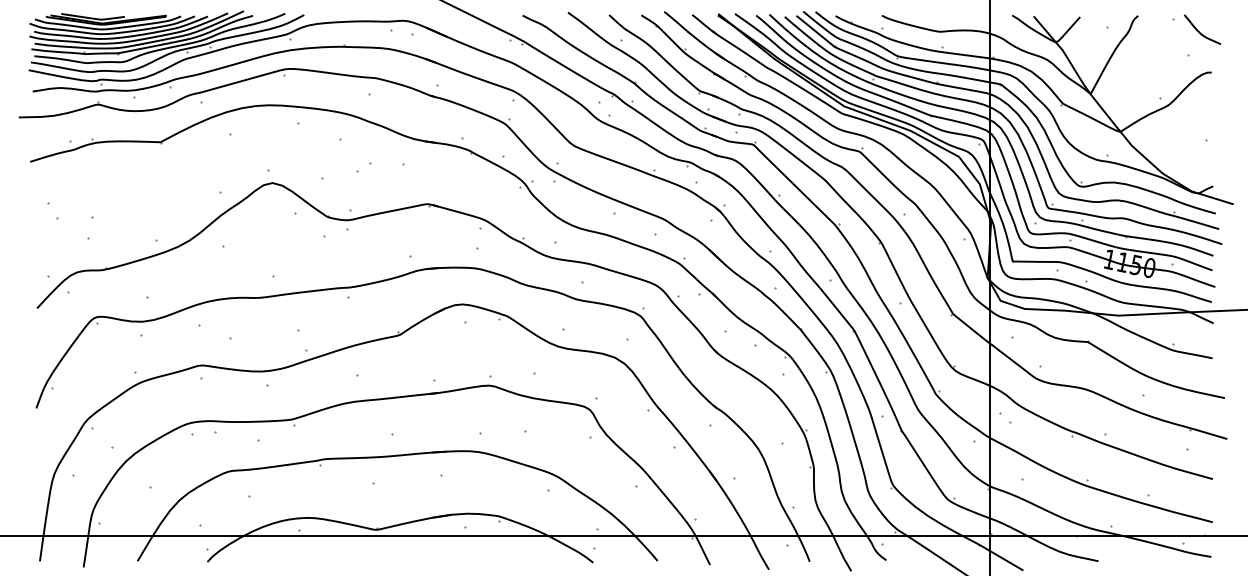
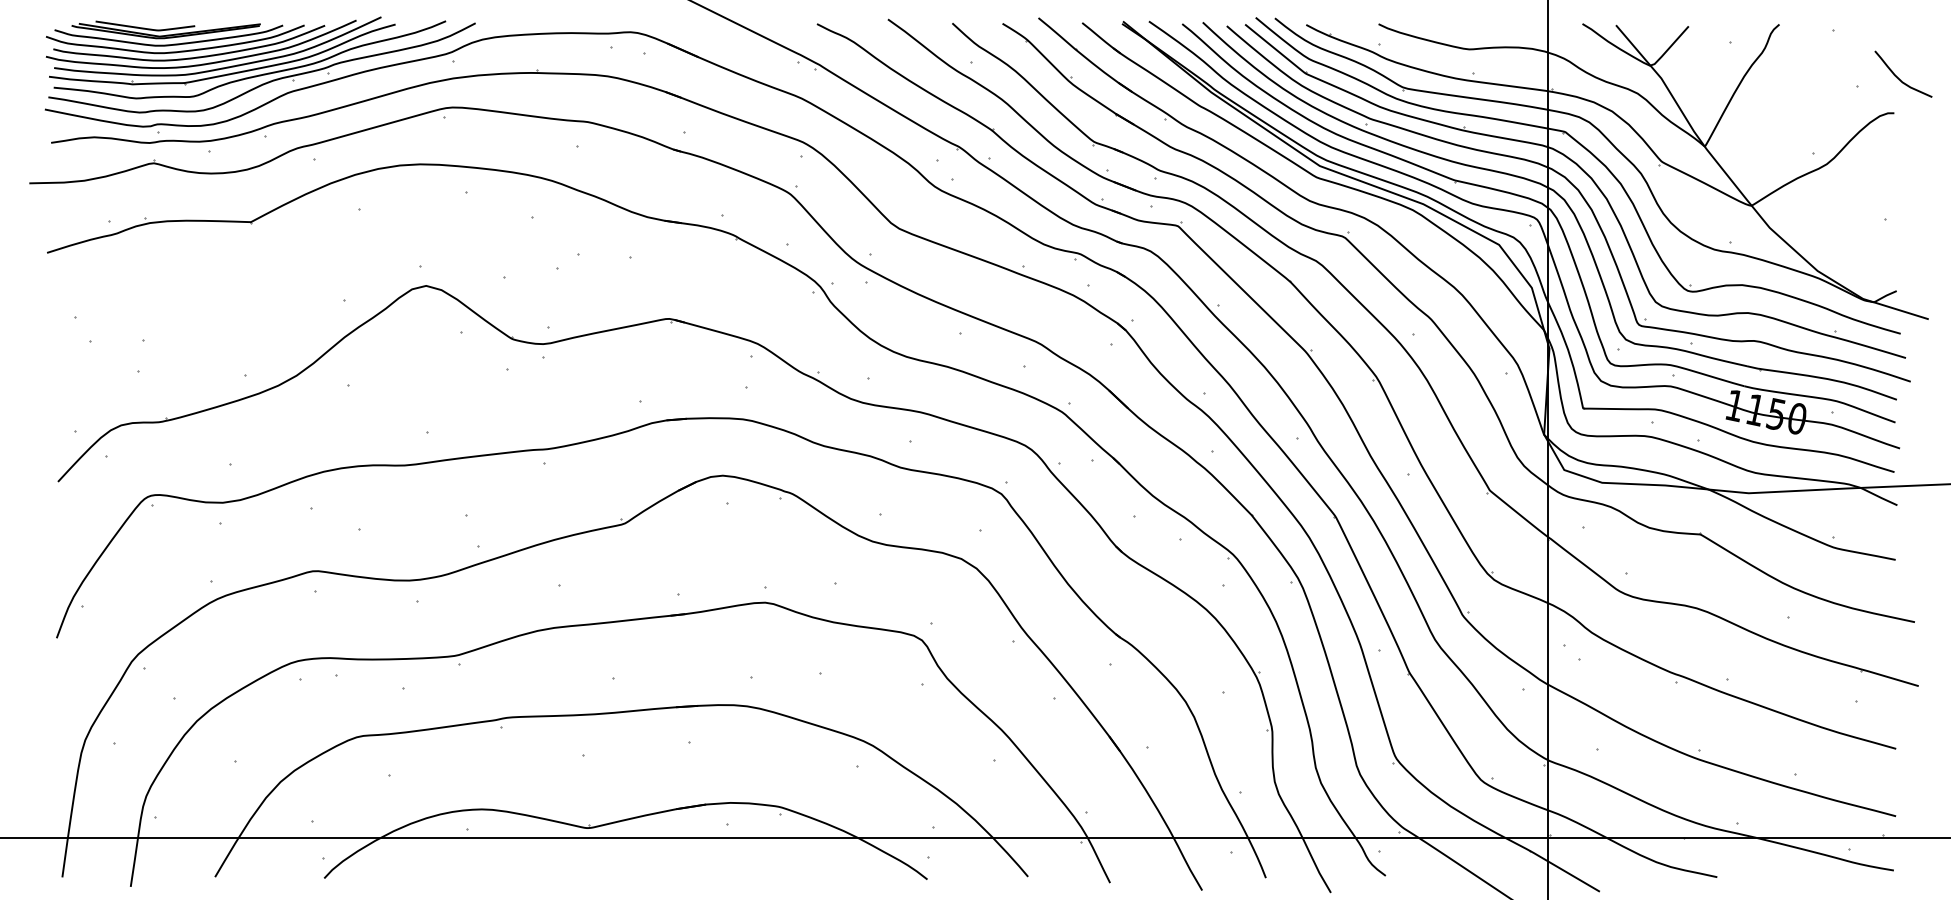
curve: (1199, 31) -> (1898, 77), moved

